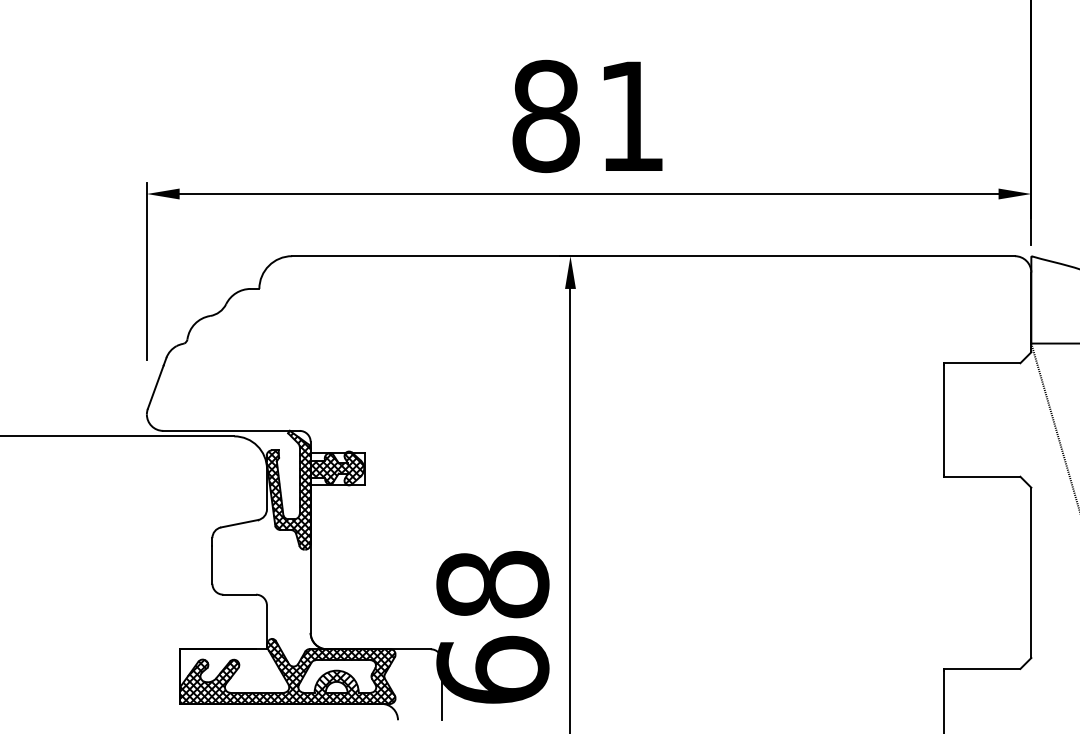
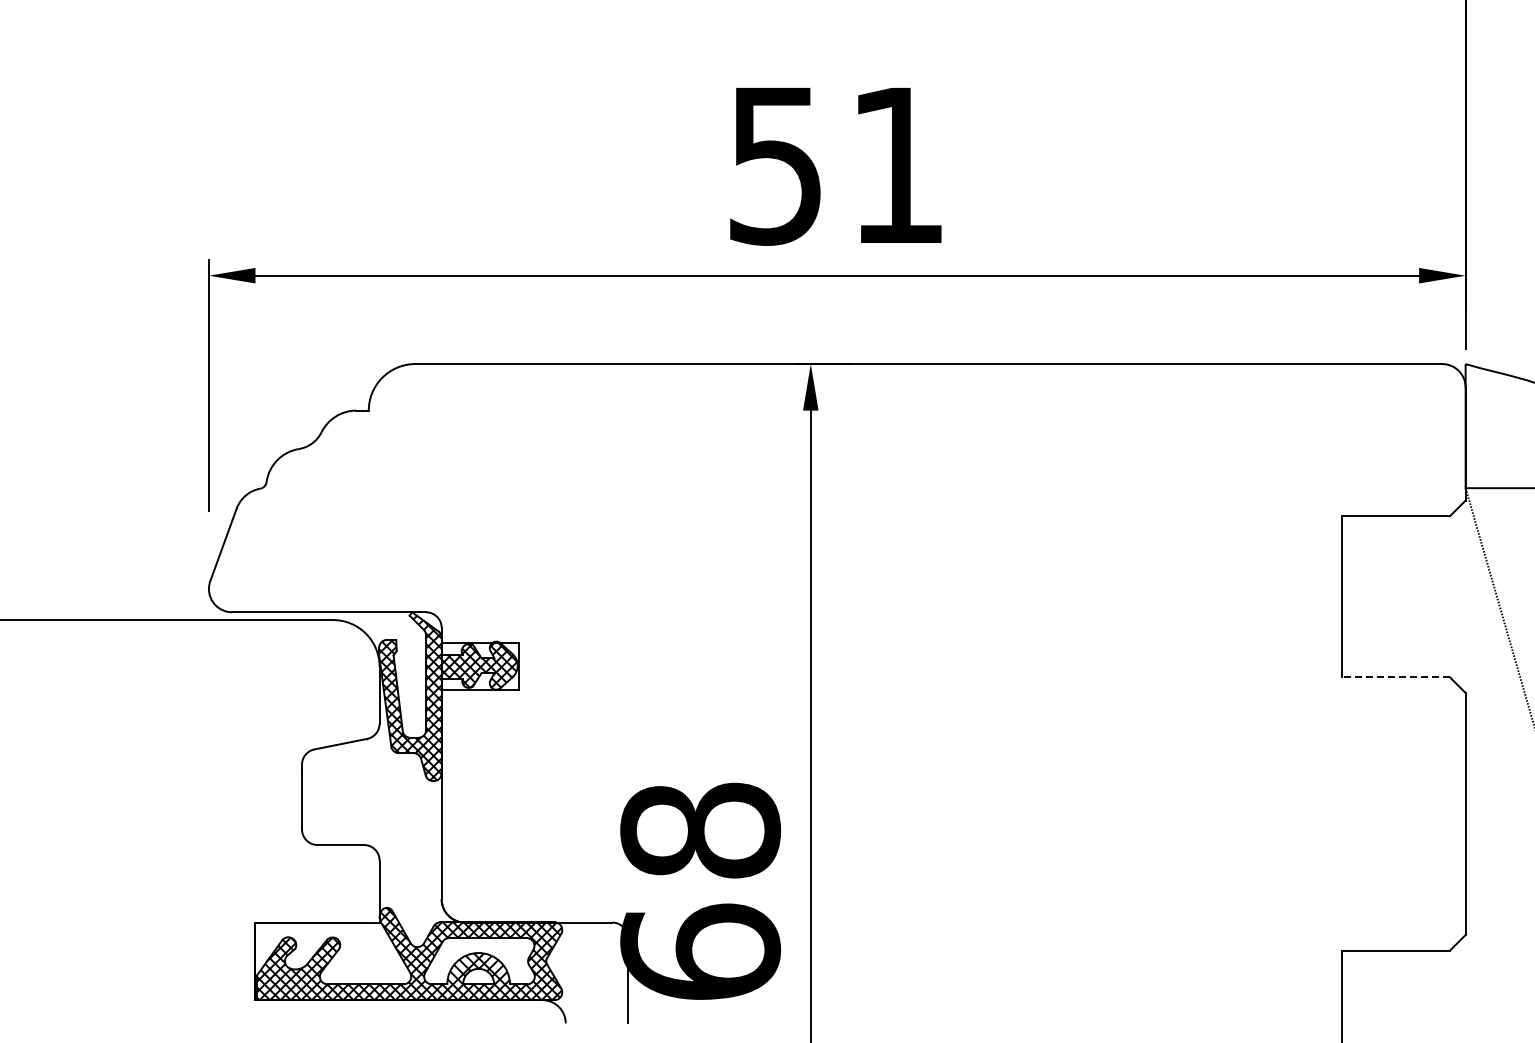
text: (546, 116) -> (776, 165), 81 -> 51
line: (981, 476) -> (1395, 677), solid -> dashed

